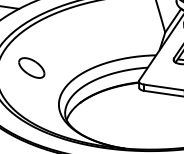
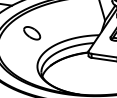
part: (32, 68) -> (32, 33), moved

